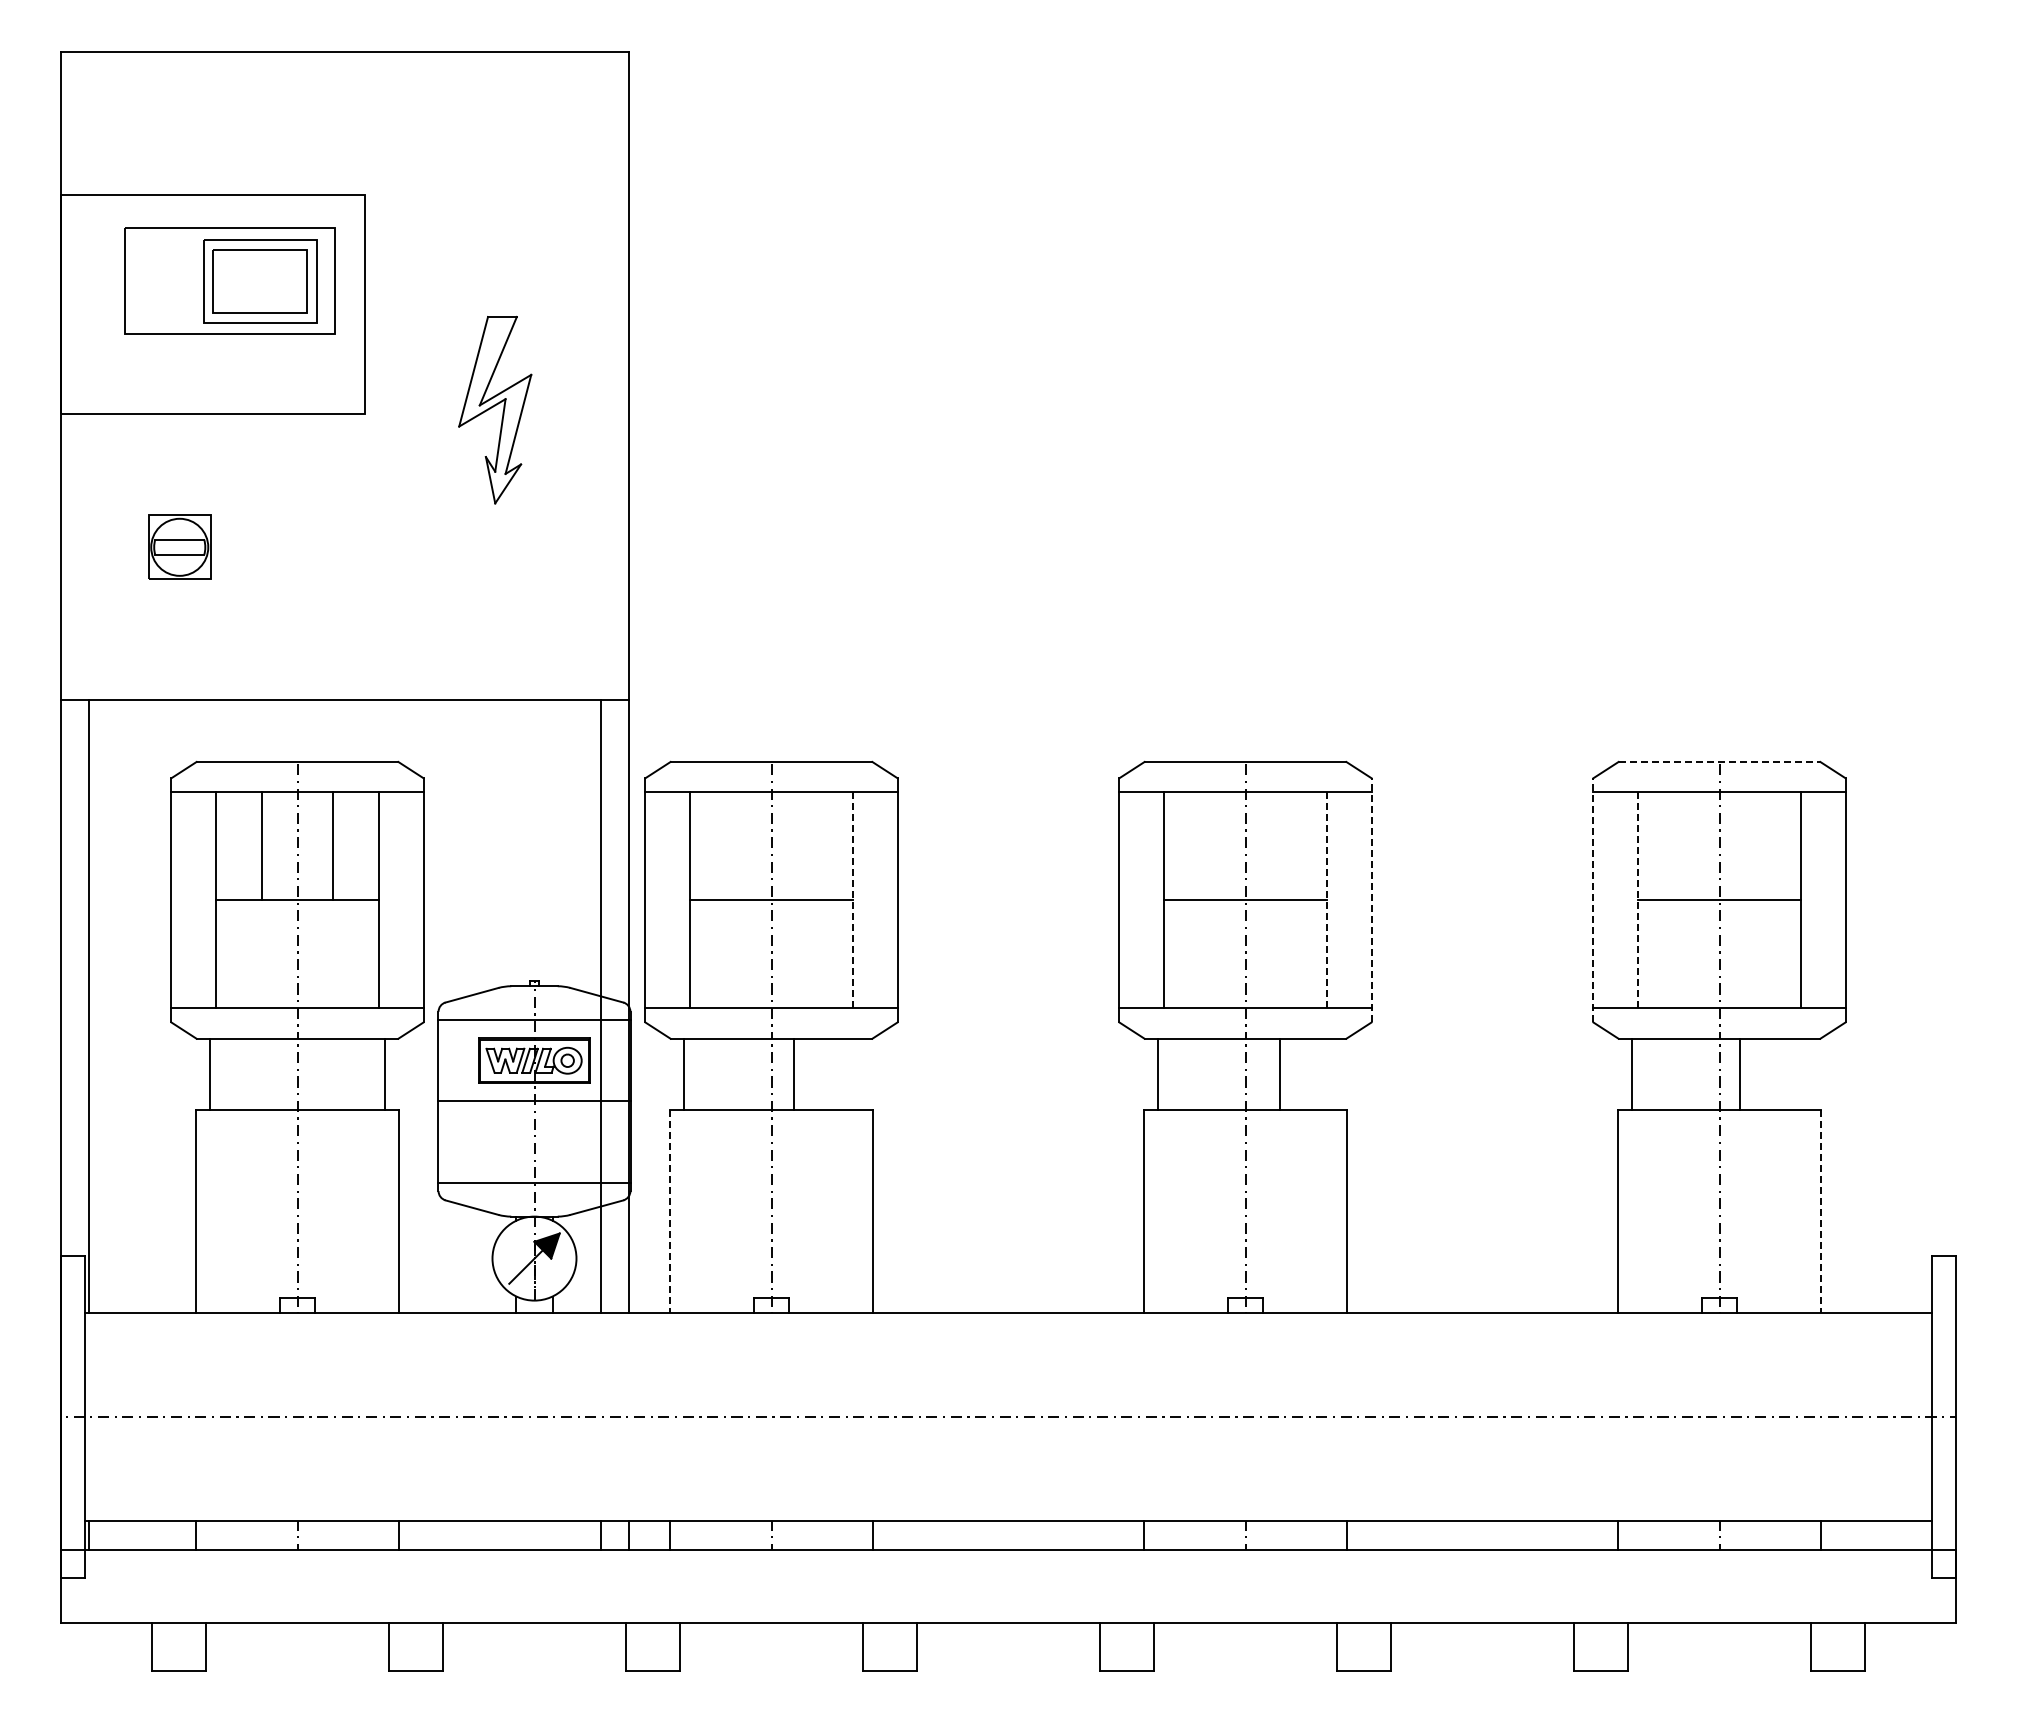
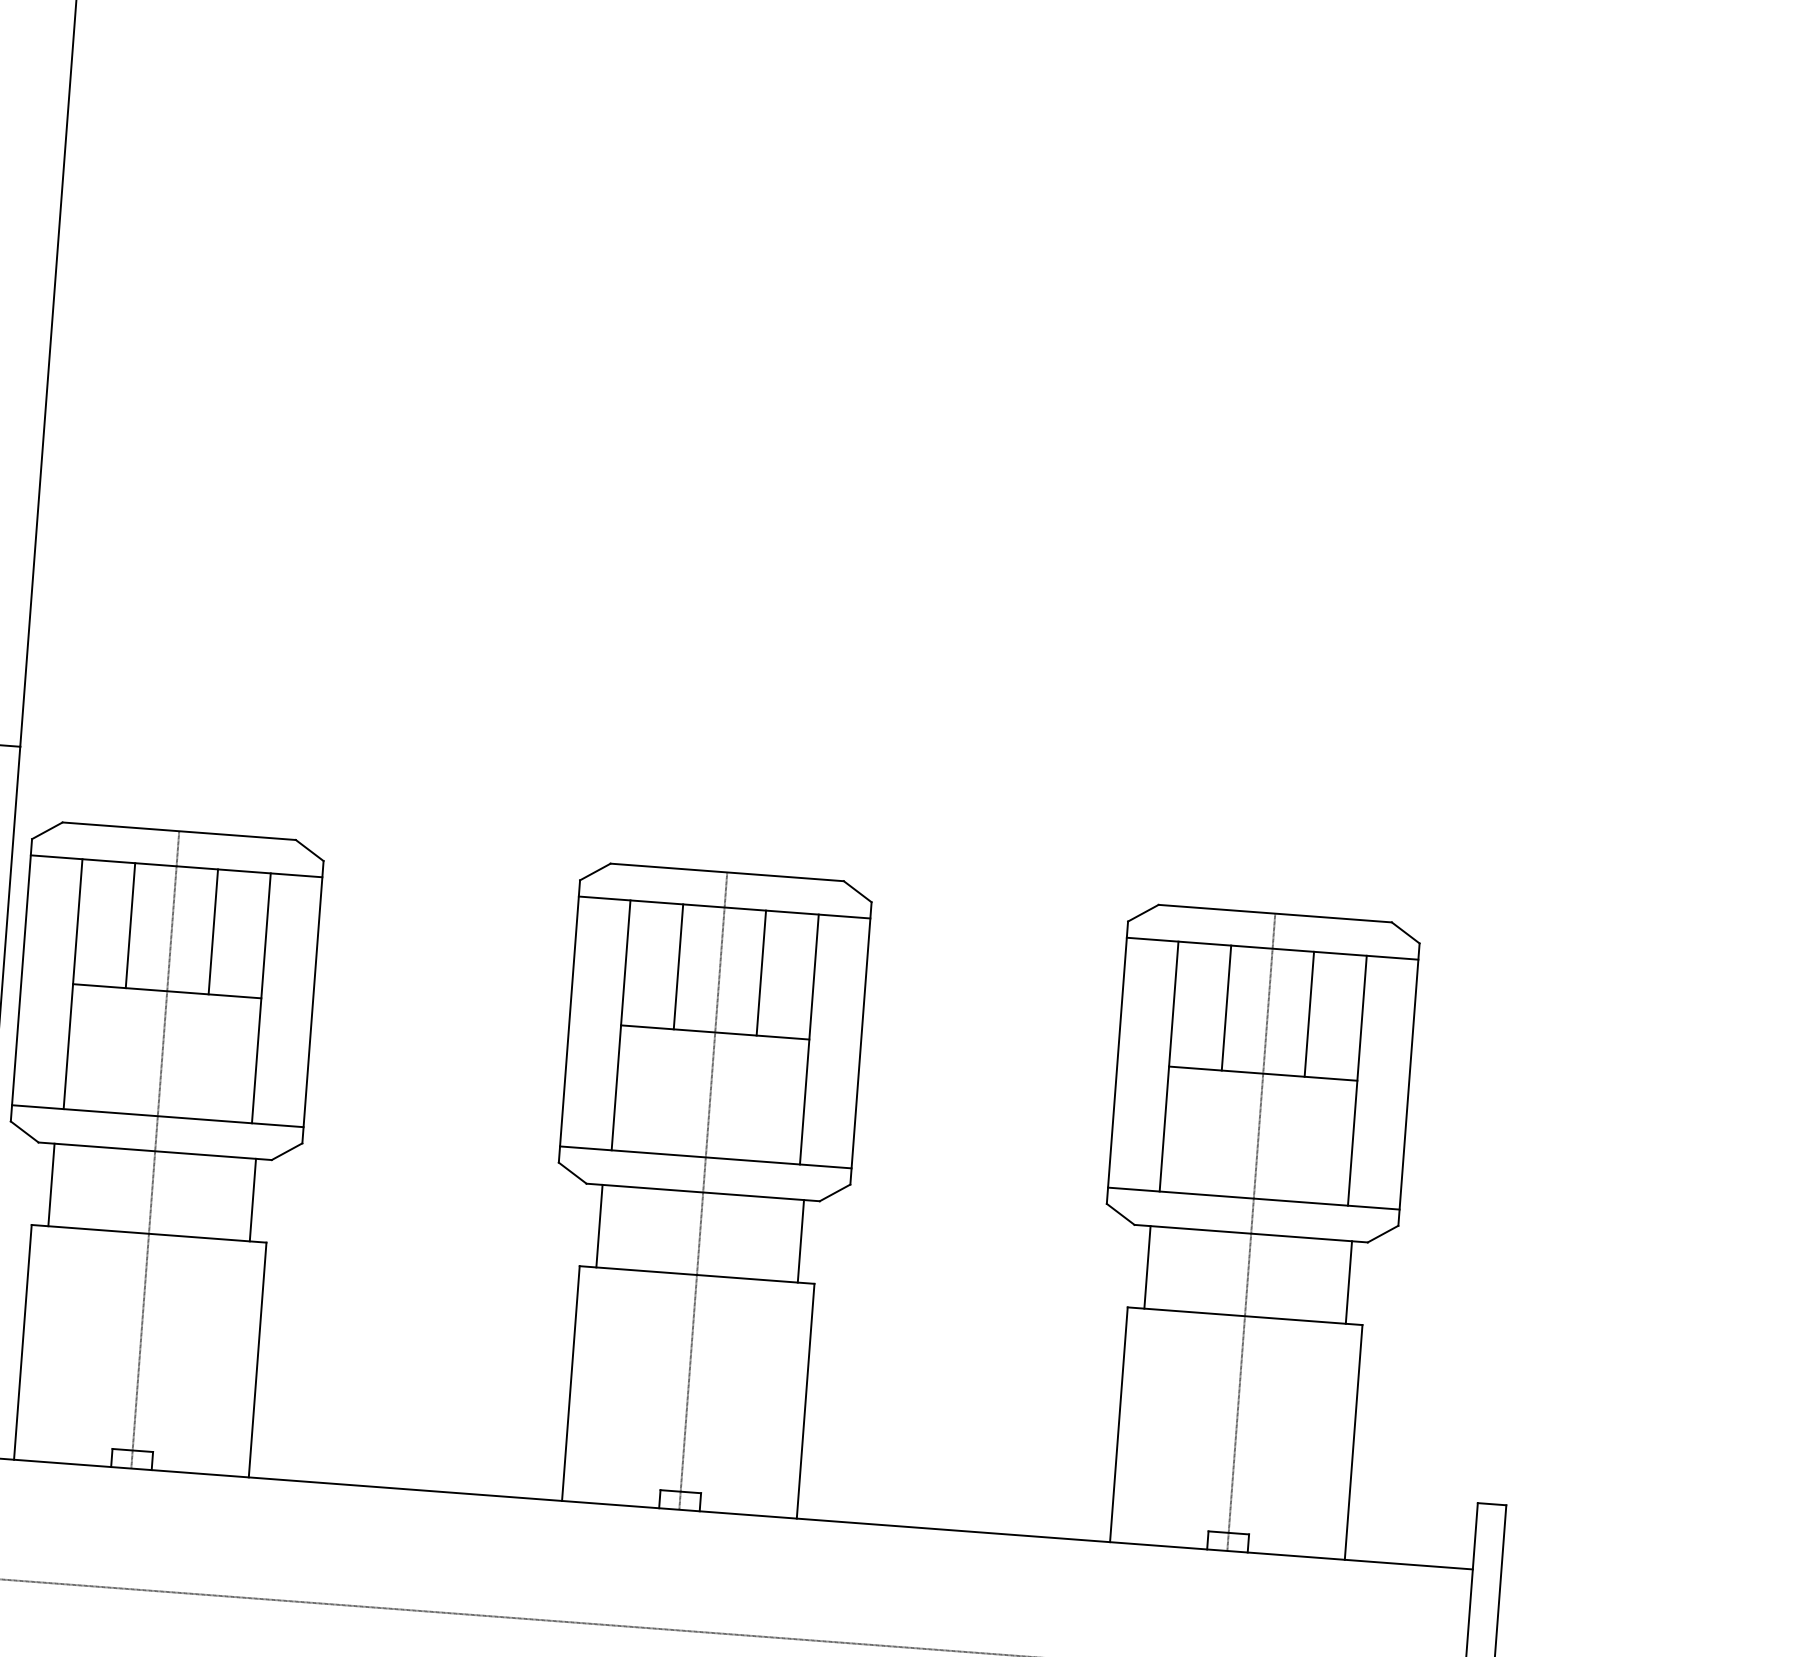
line: (1719, 761) -> (1275, 913), dashed -> solid
line: (735, 846) -> (130, 925), added
line: (807, 846) -> (213, 932), added
line: (1209, 846) -> (678, 967), added
line: (1281, 846) -> (761, 973), added
line: (1683, 846) -> (1226, 1008), added
line: (1755, 846) -> (1309, 1014), added
line: (852, 899) -> (260, 997), dashed -> solid
line: (1326, 899) -> (808, 1038), dashed -> solid
line: (1371, 899) -> (860, 1042), dashed -> solid
line: (1593, 899) -> (1117, 1061), dashed -> solid
line: (1638, 899) -> (1169, 1065), dashed -> solid
line: (793, 1074) -> (252, 1200), moved
line: (1279, 1074) -> (800, 1241), moved
line: (1739, 1074) -> (1348, 1282), moved
line: (670, 1211) -> (23, 1342), dashed -> solid
line: (1821, 1211) -> (1354, 1442), dashed -> solid

